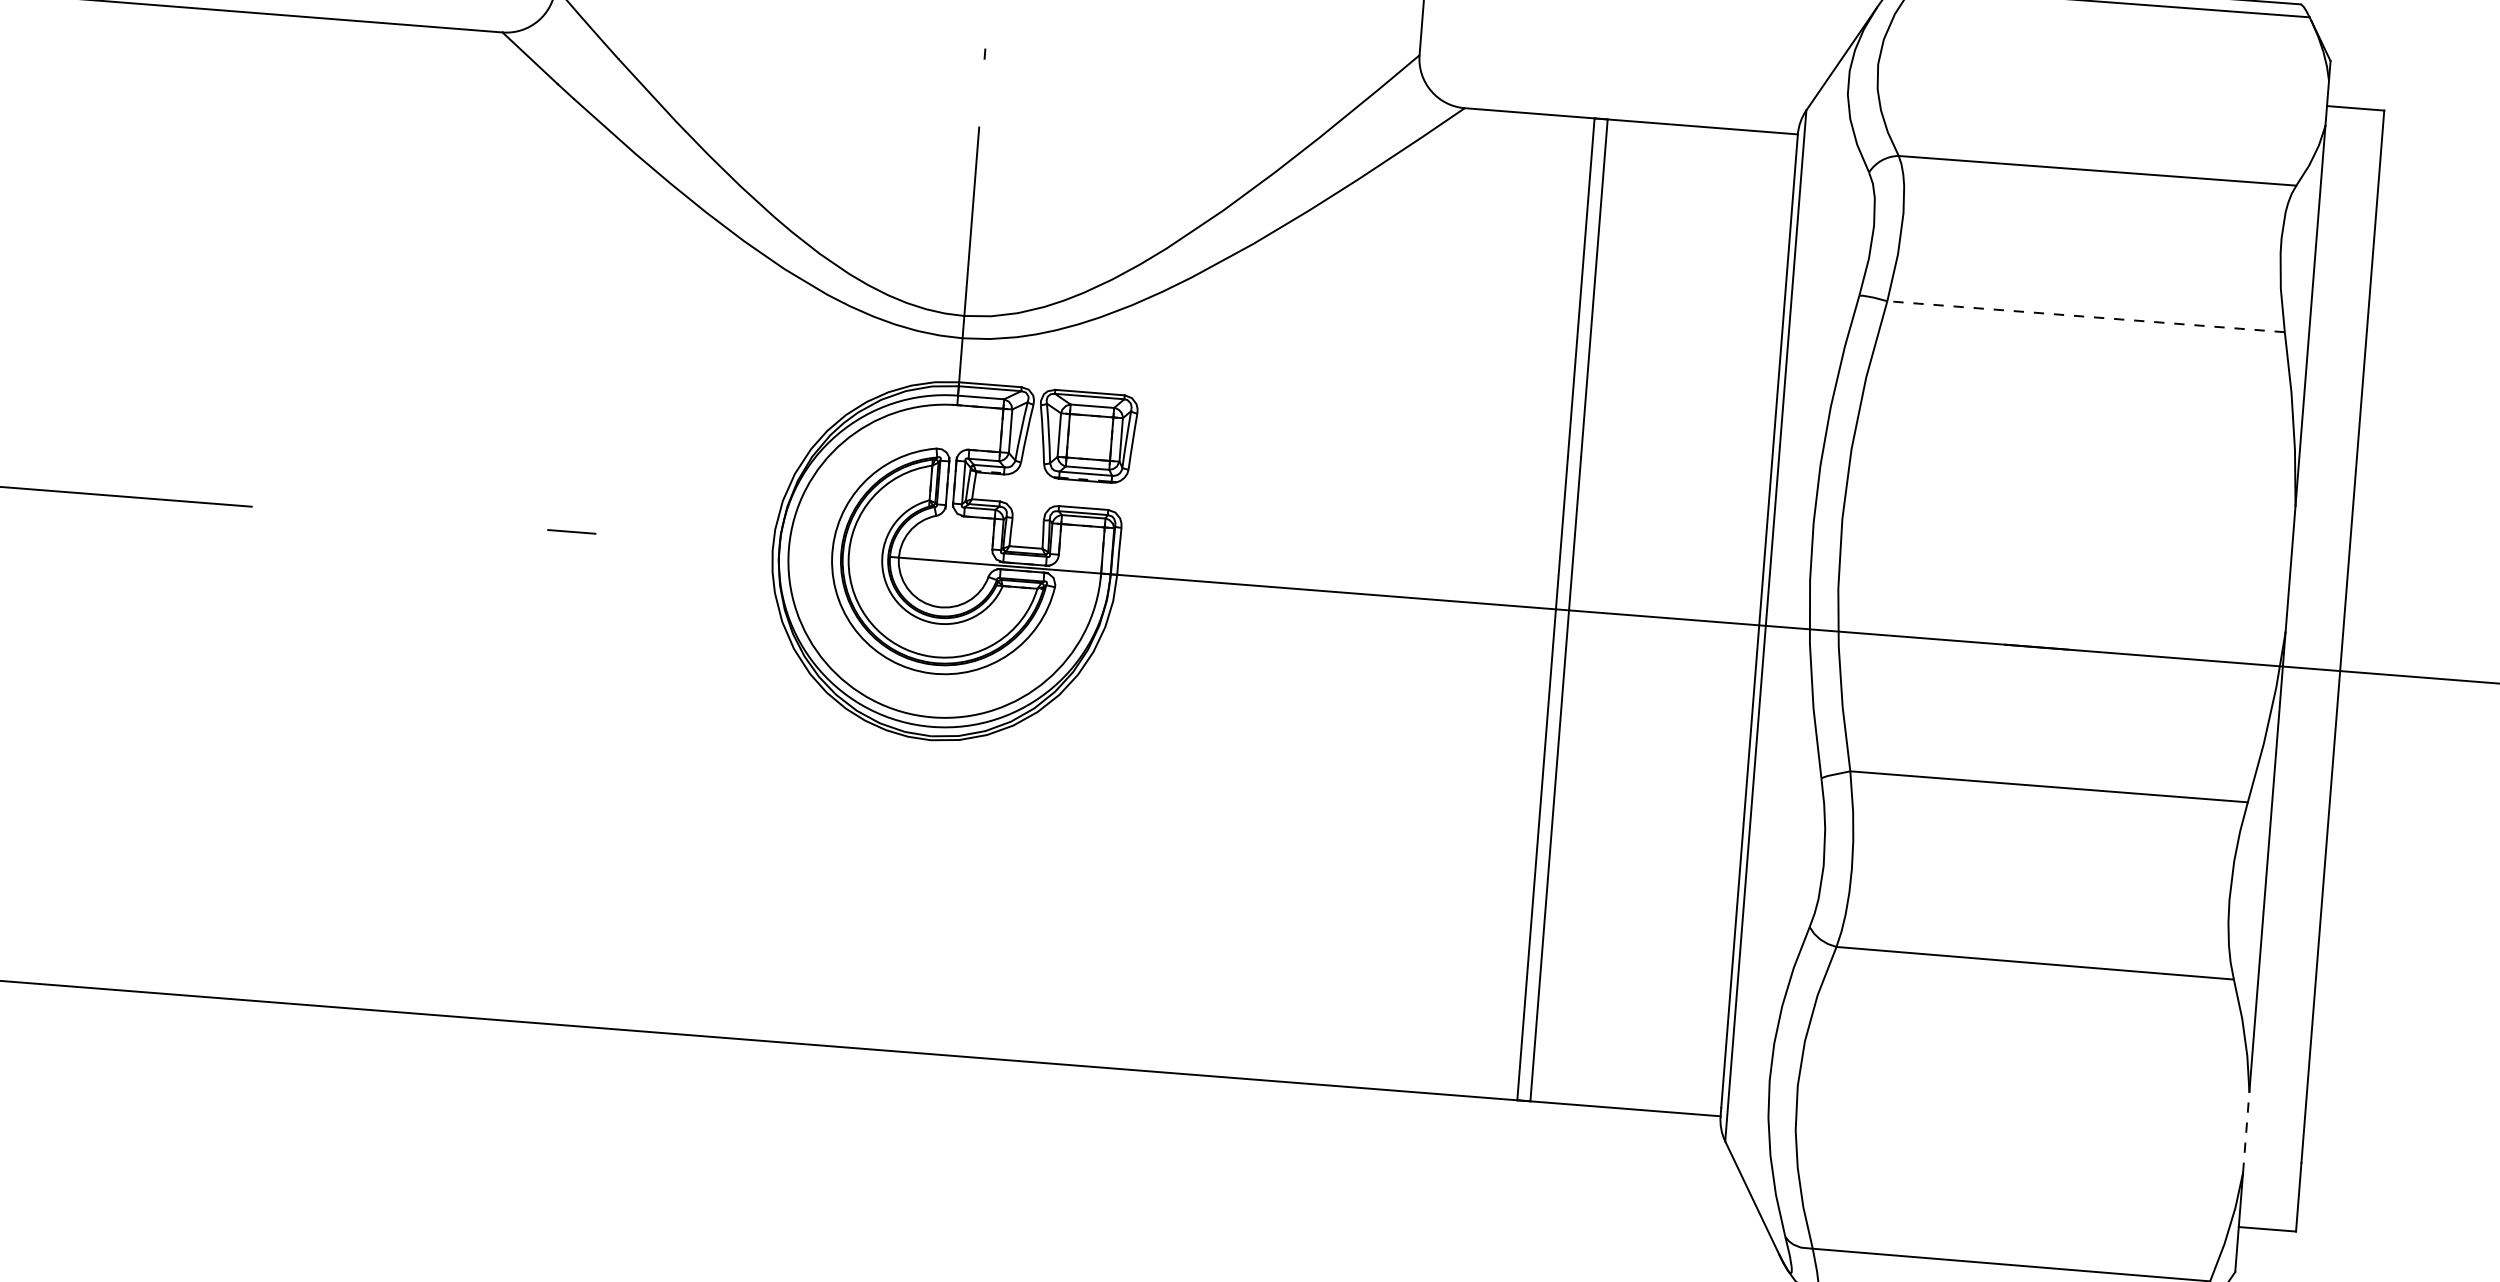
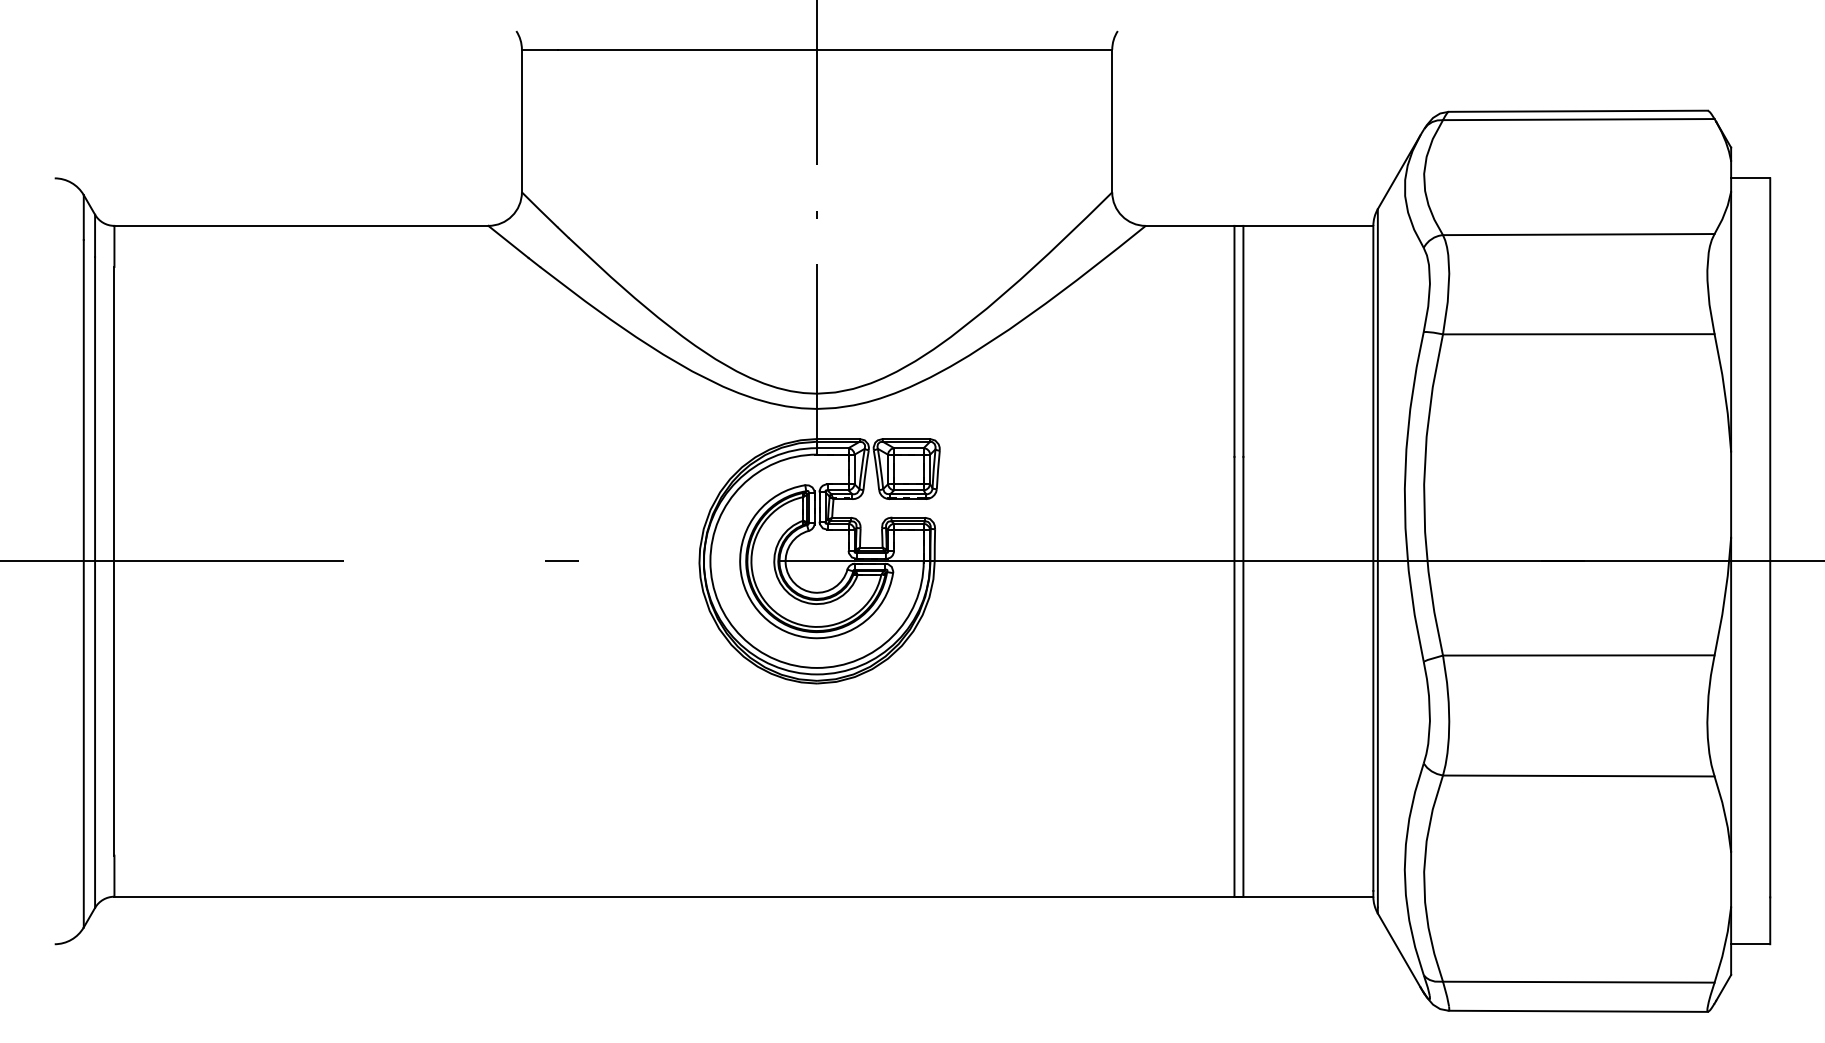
line: (2085, 317) -> (1578, 334), dashed -> solid
line: (2246, 1132) -> (1731, 879), dashed -> solid

